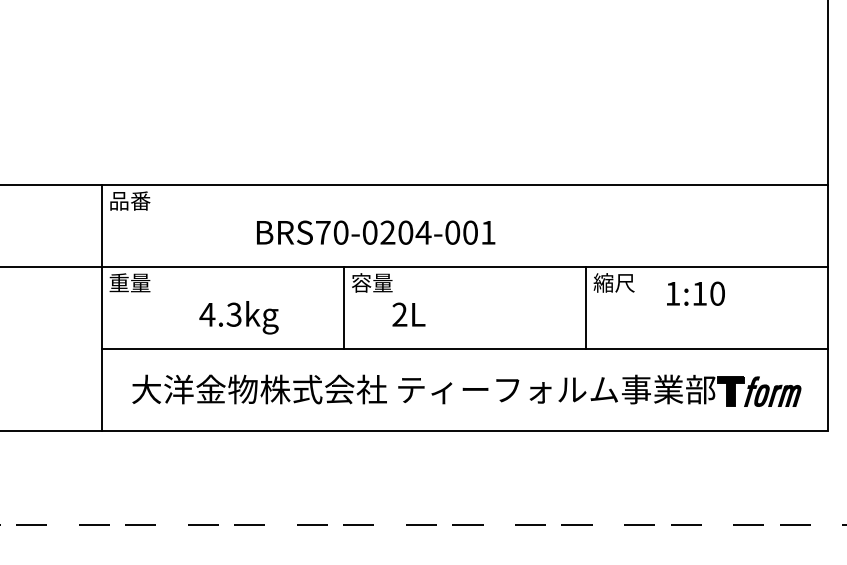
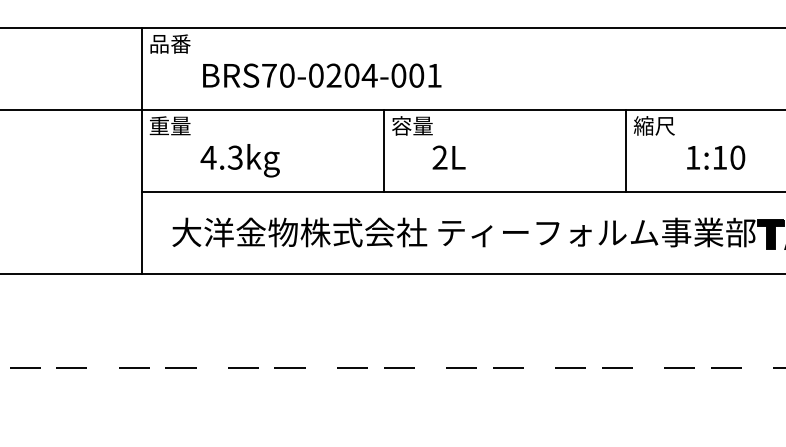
text: (376, 232) -> (322, 75), moved
text: (695, 293) -> (715, 157), moved
text: (238, 317) -> (239, 160), moved

